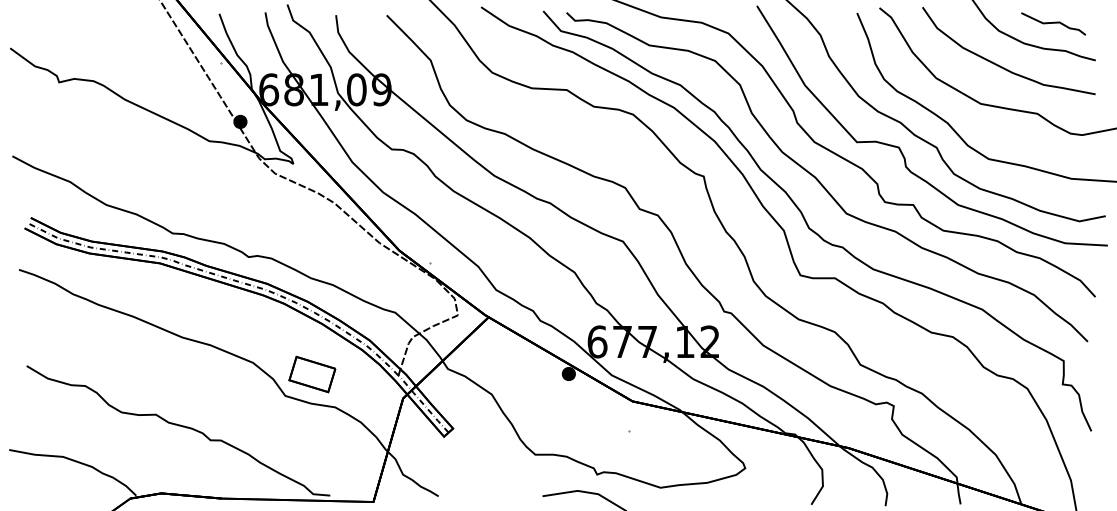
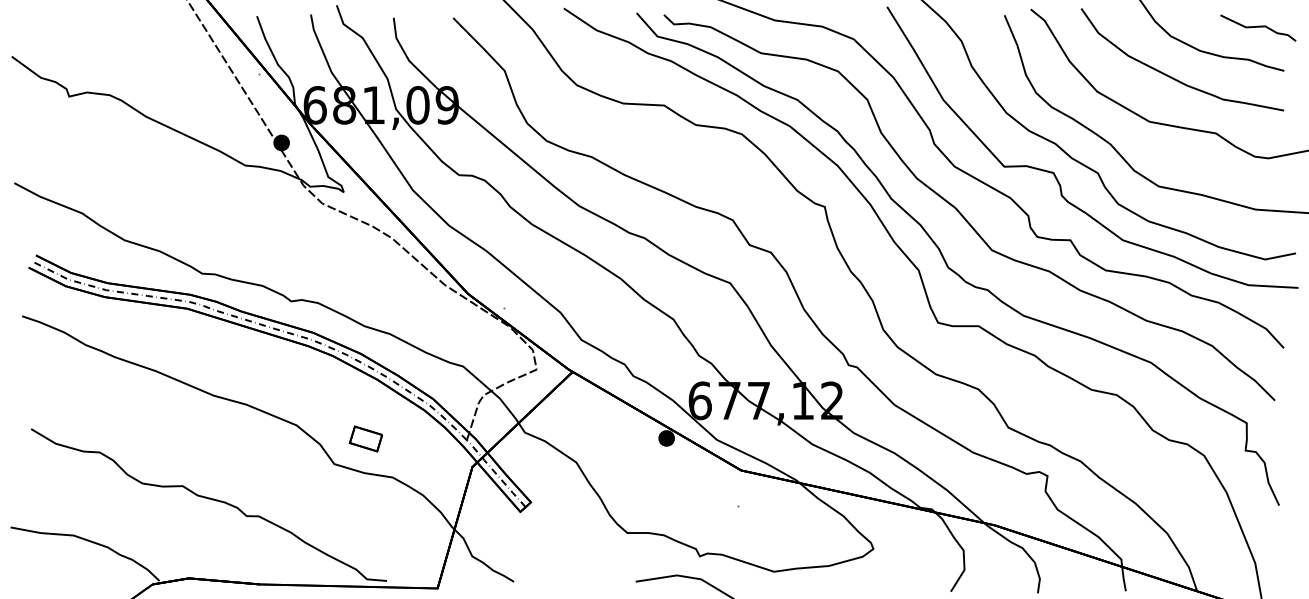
curve: (1053, 23) -> (1258, 27), moved
part: (312, 374) -> (366, 438), size x0.6

